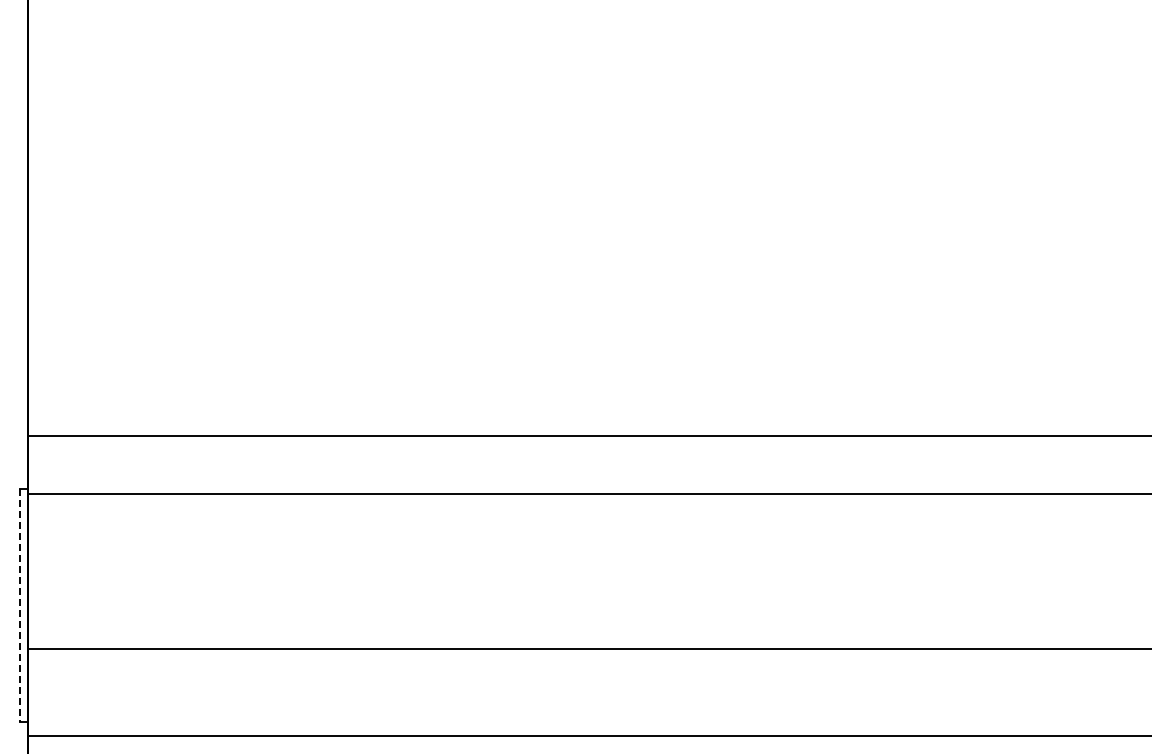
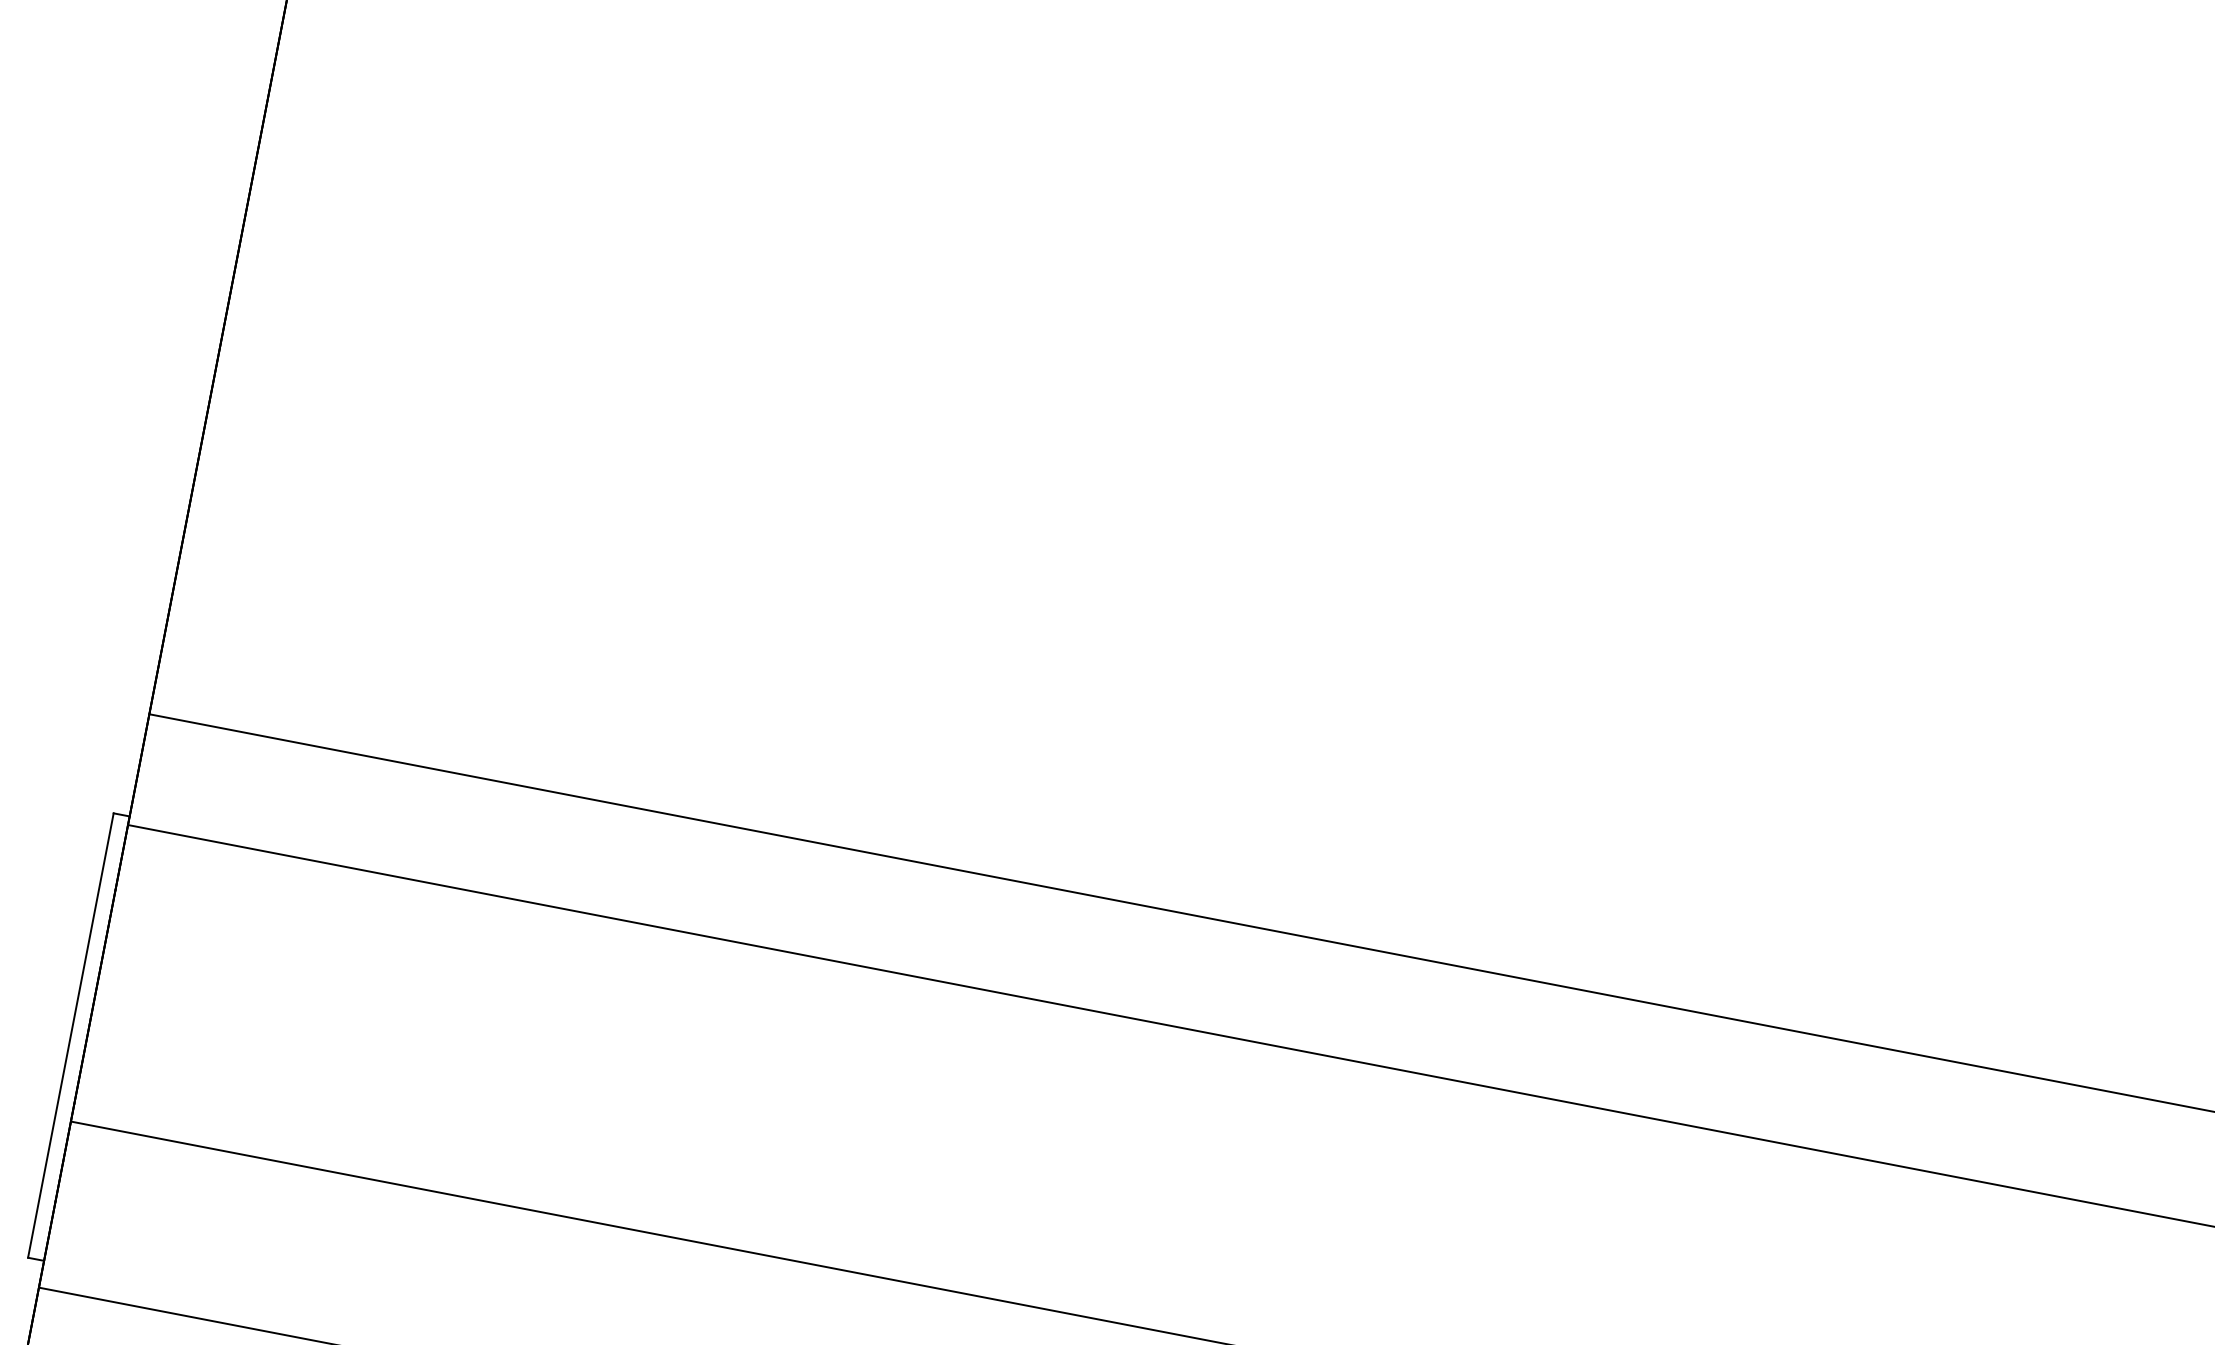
line: (19, 606) -> (70, 1036), dashed -> solid

